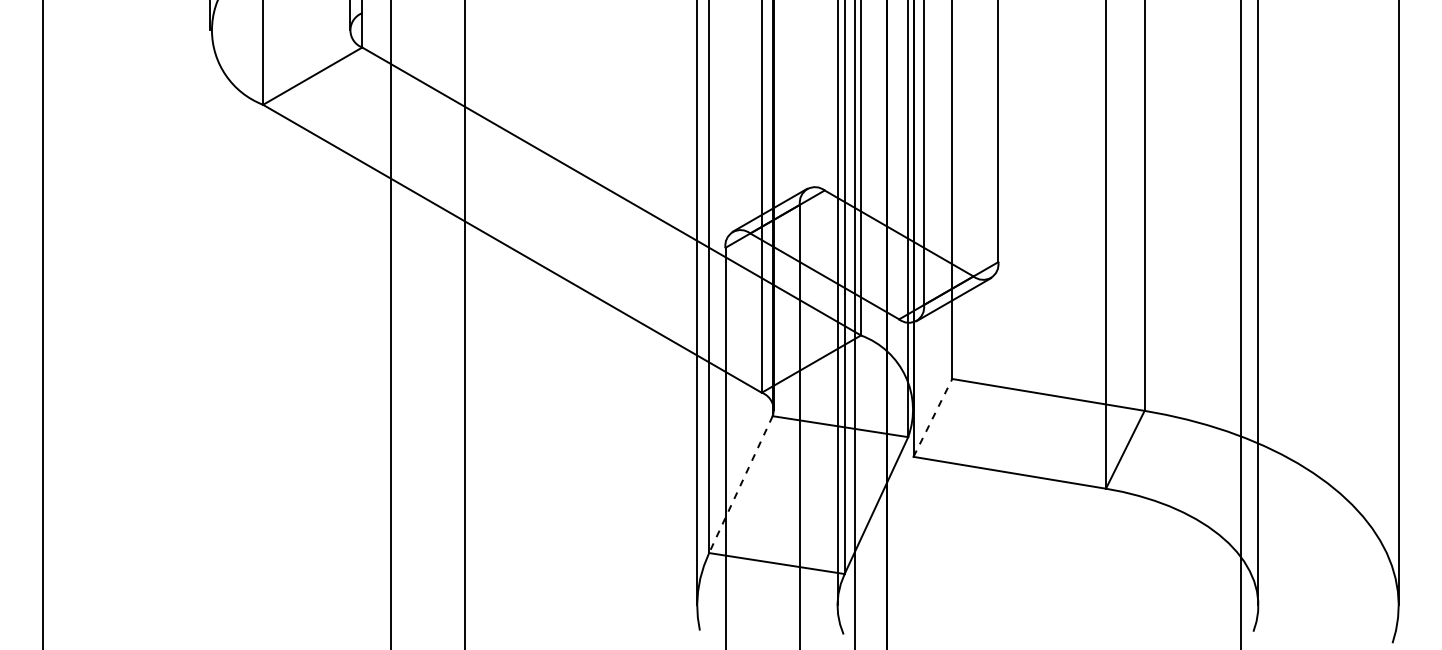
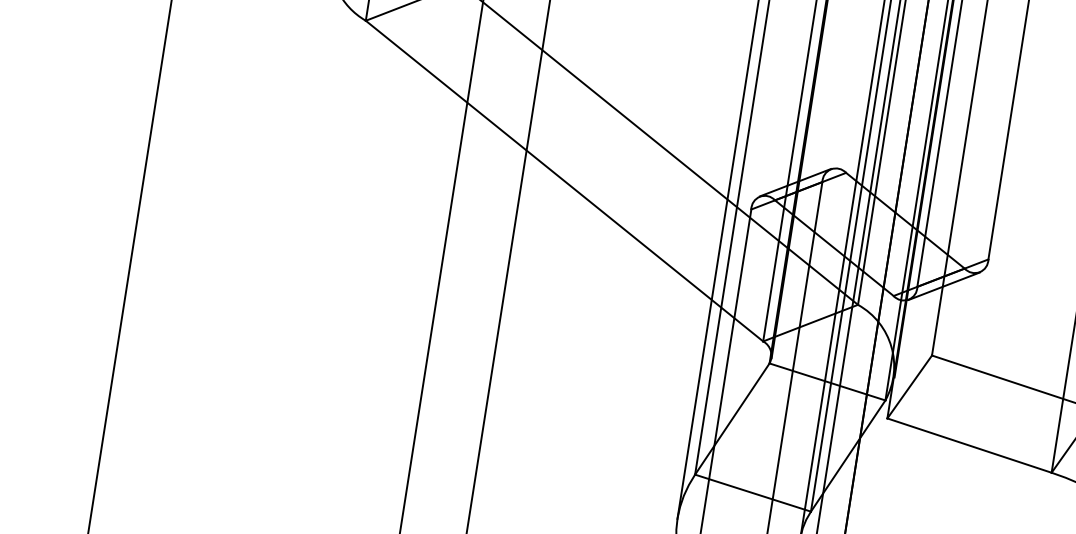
line: (933, 417) -> (910, 386), dashed -> solid
line: (740, 485) -> (731, 419), dashed -> solid

